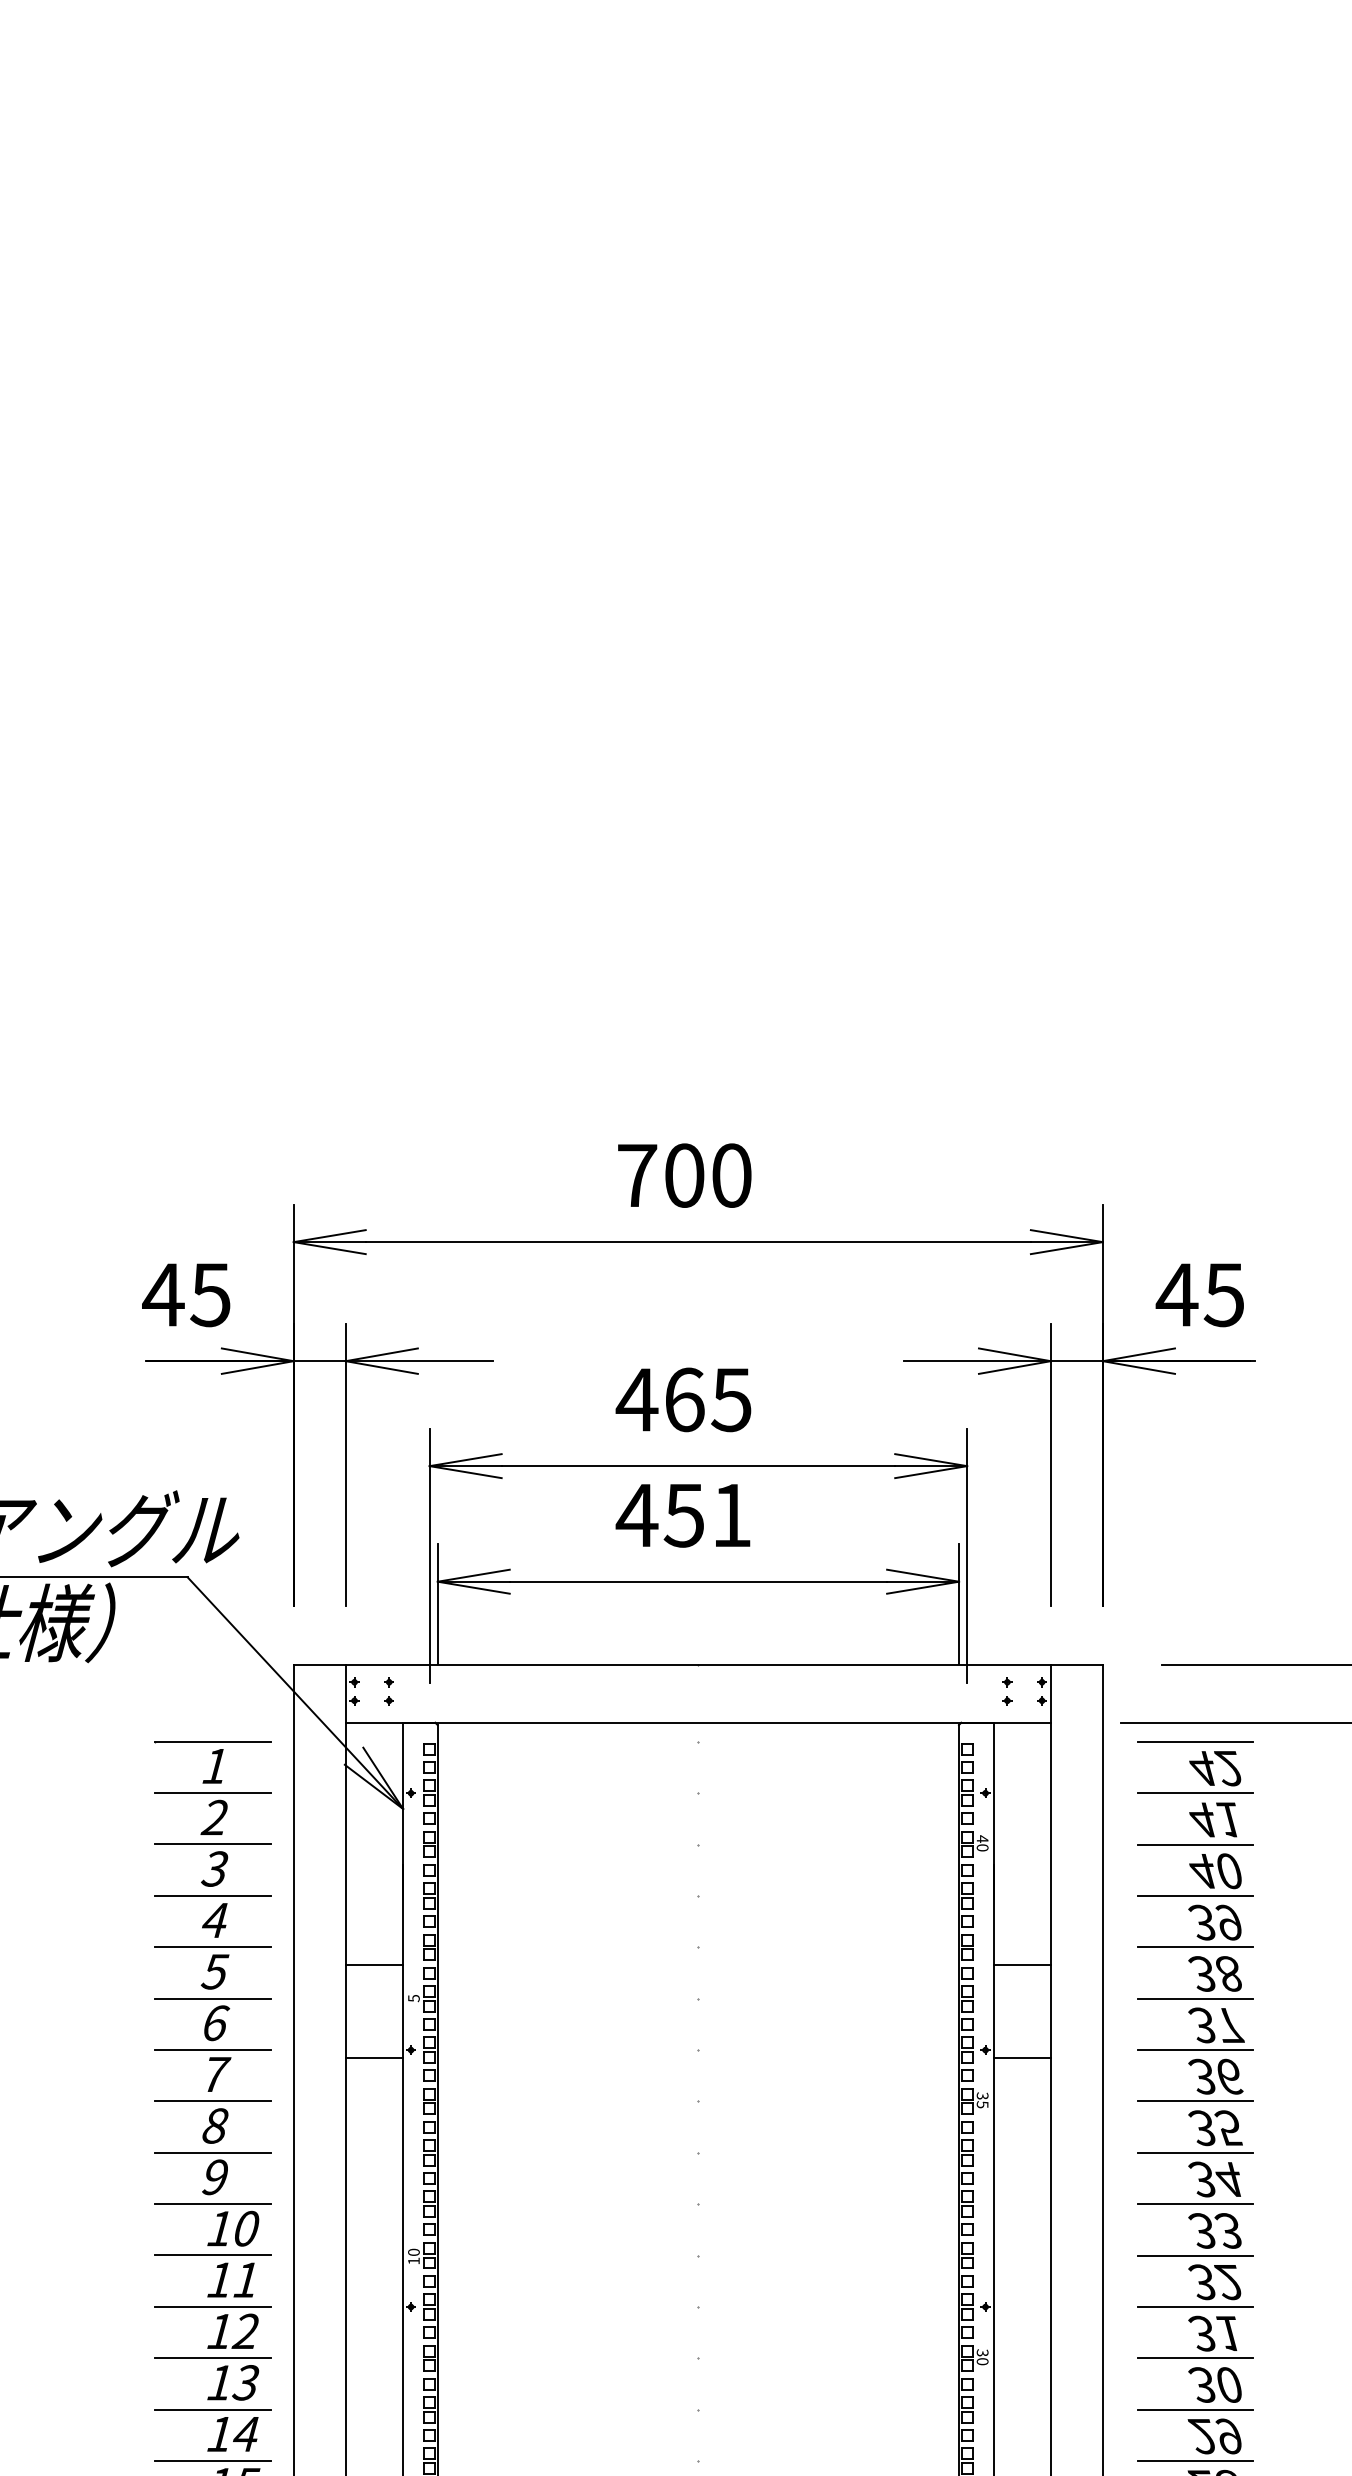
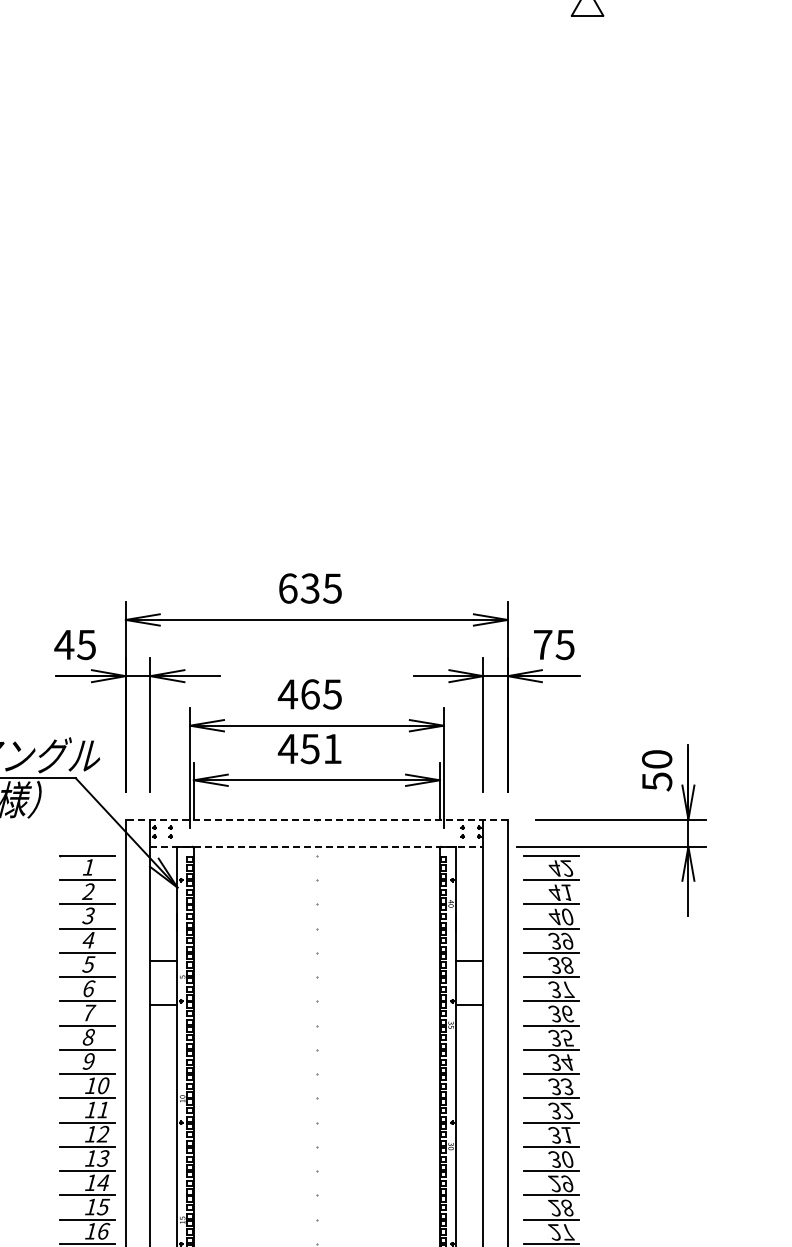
text: (684, 1175) -> (310, 588), 700 -> 635
text: (1176, 1294) -> (542, 644), 45 -> 75
line: (697, 1664) -> (316, 819), solid -> dashed
line: (699, 1721) -> (317, 846), solid -> dashed

